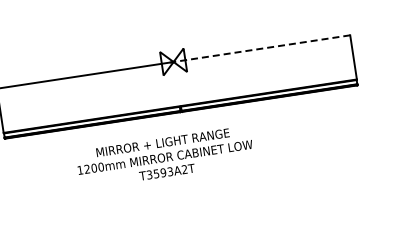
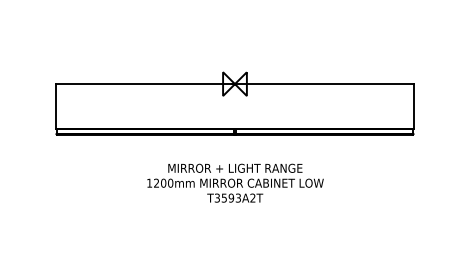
line: (262, 49) -> (324, 84), dashed -> solid
text: (165, 156) -> (235, 182), moved

